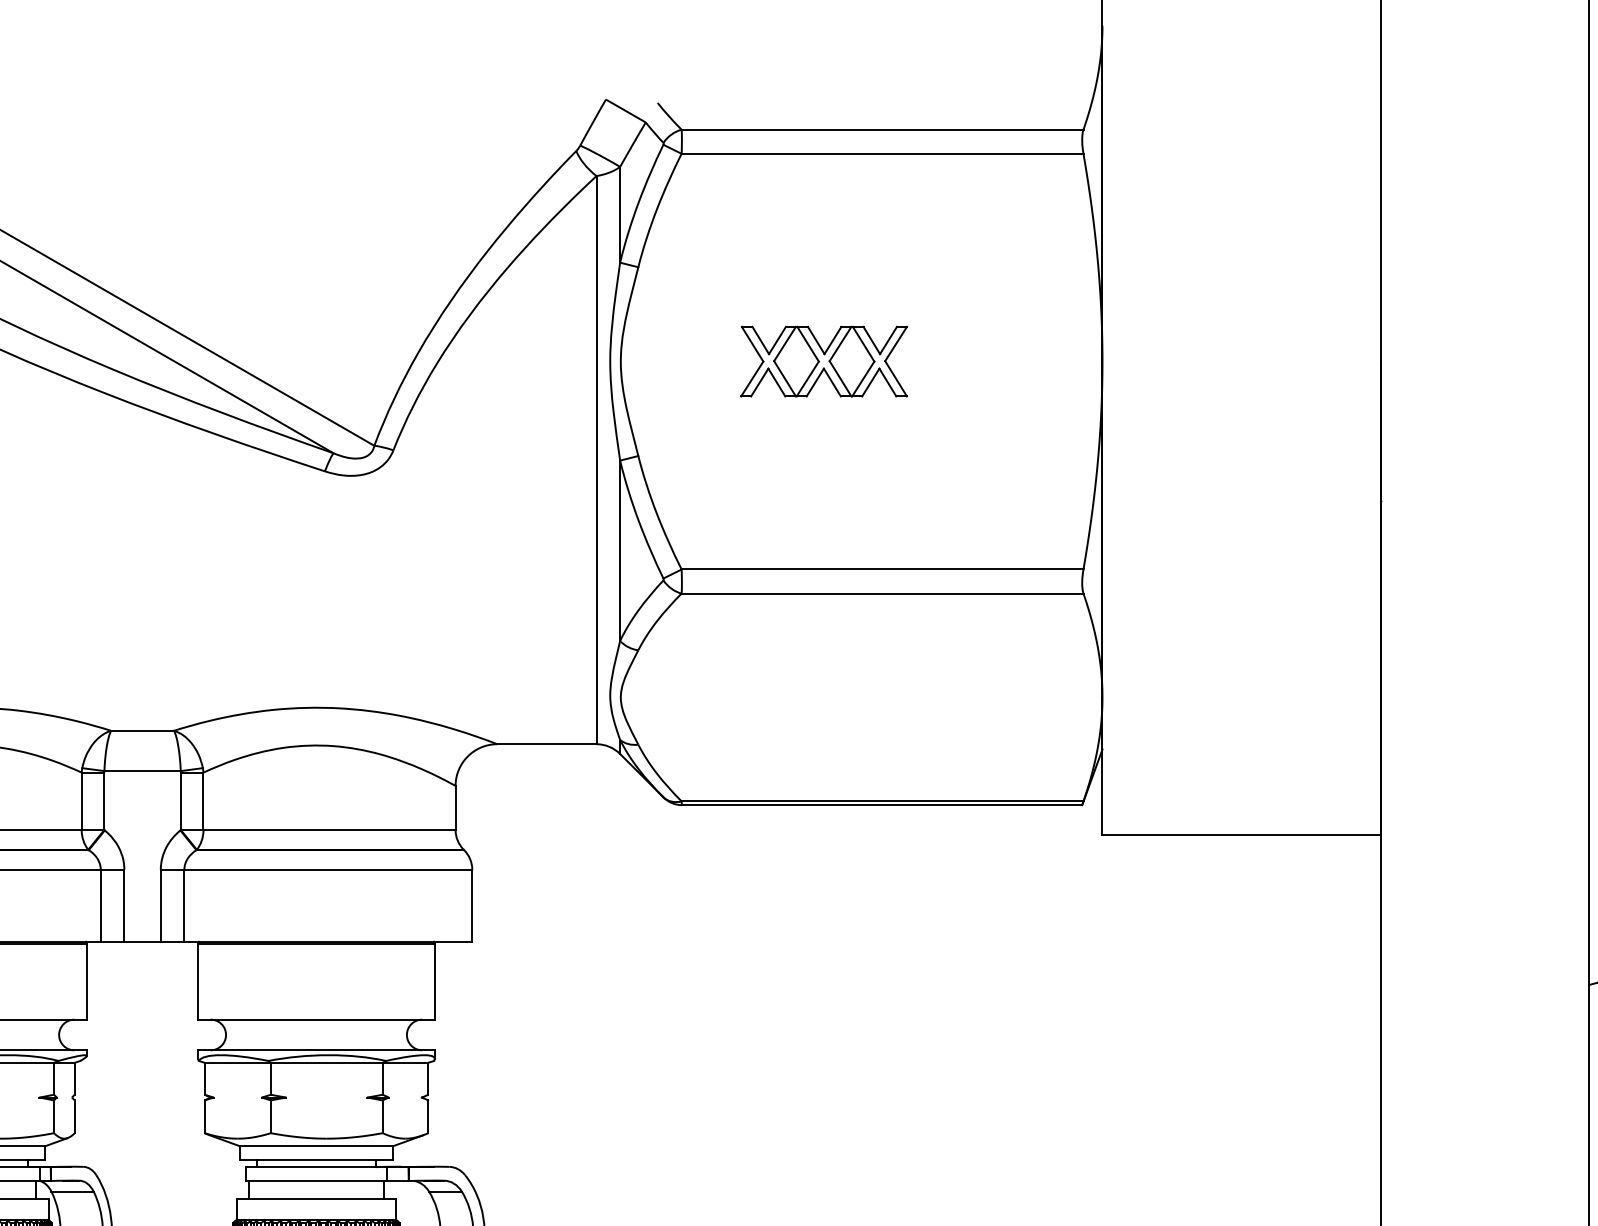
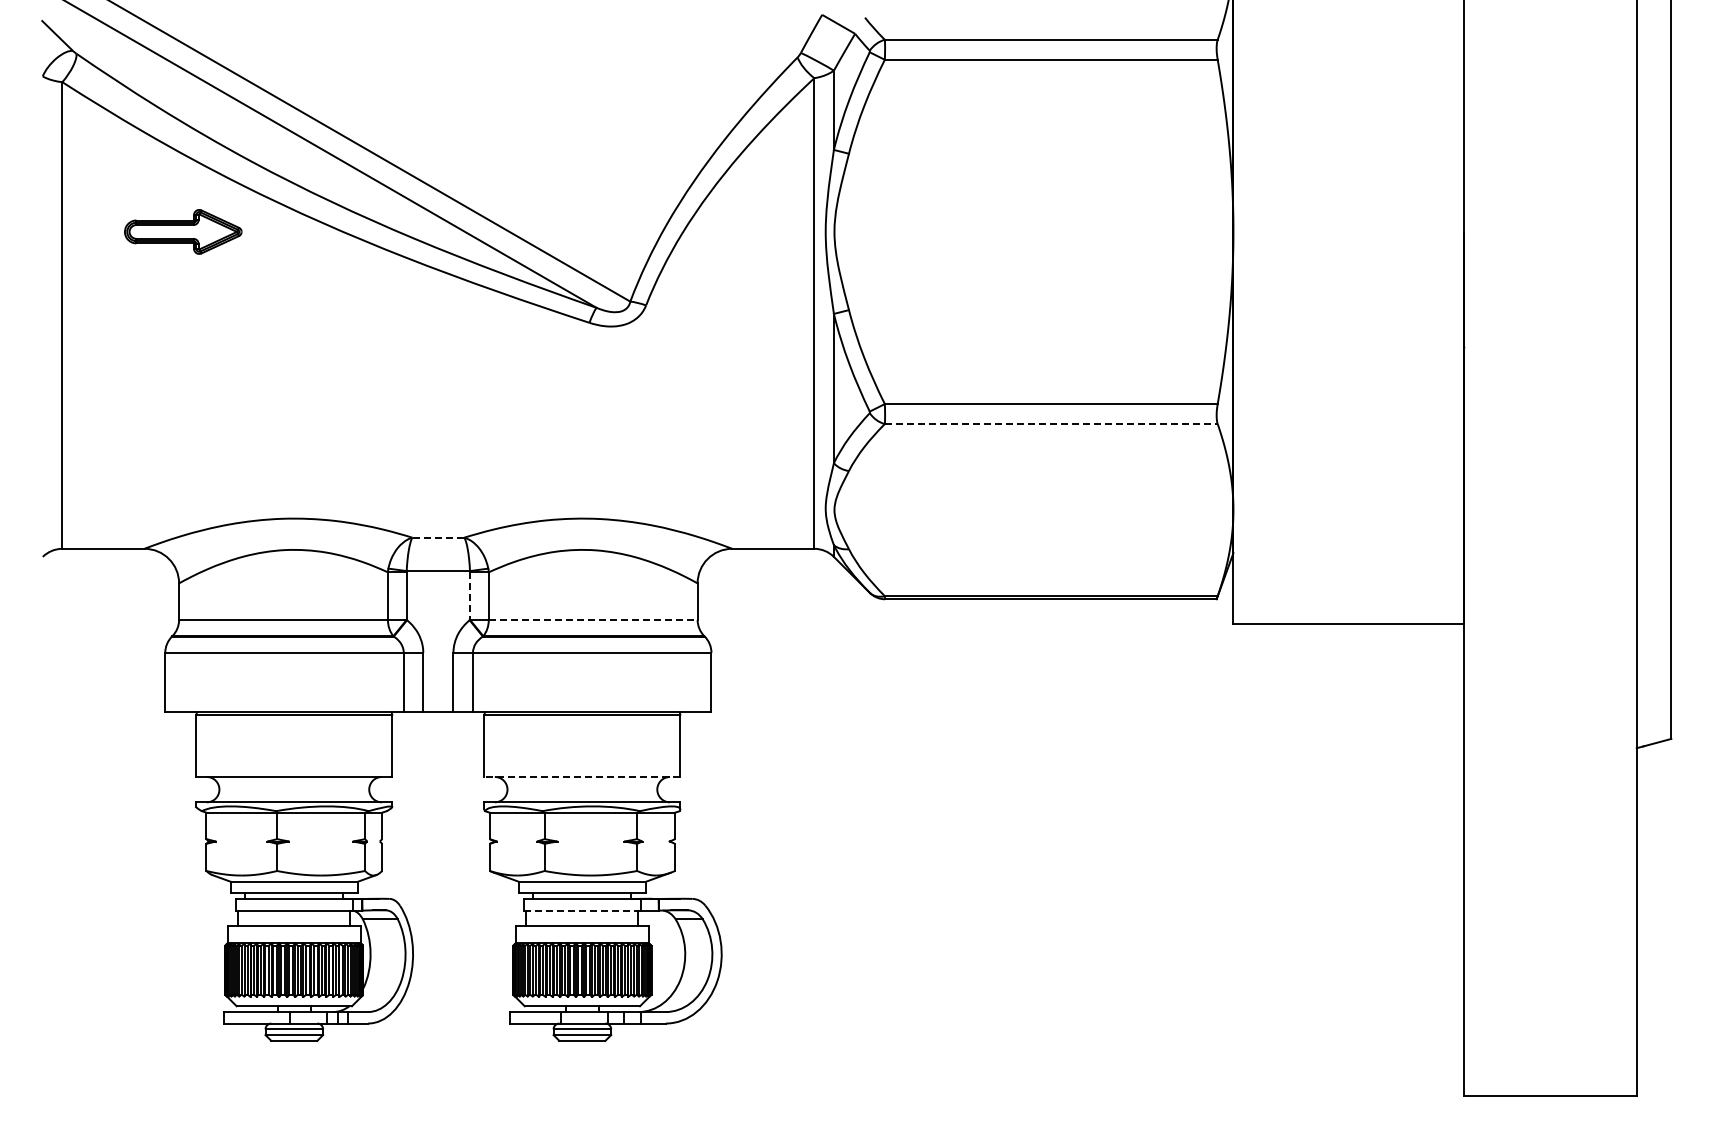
part: (823, 361) -> (1002, 231), removed
line: (882, 594) -> (1051, 424), solid -> dashed
line: (142, 730) -> (438, 537), solid -> dashed
line: (181, 801) -> (470, 596), solid -> dashed
line: (329, 829) -> (593, 619), solid -> dashed
line: (316, 1019) -> (582, 776), solid -> dashed
line: (316, 1180) -> (582, 910), solid -> dashed

